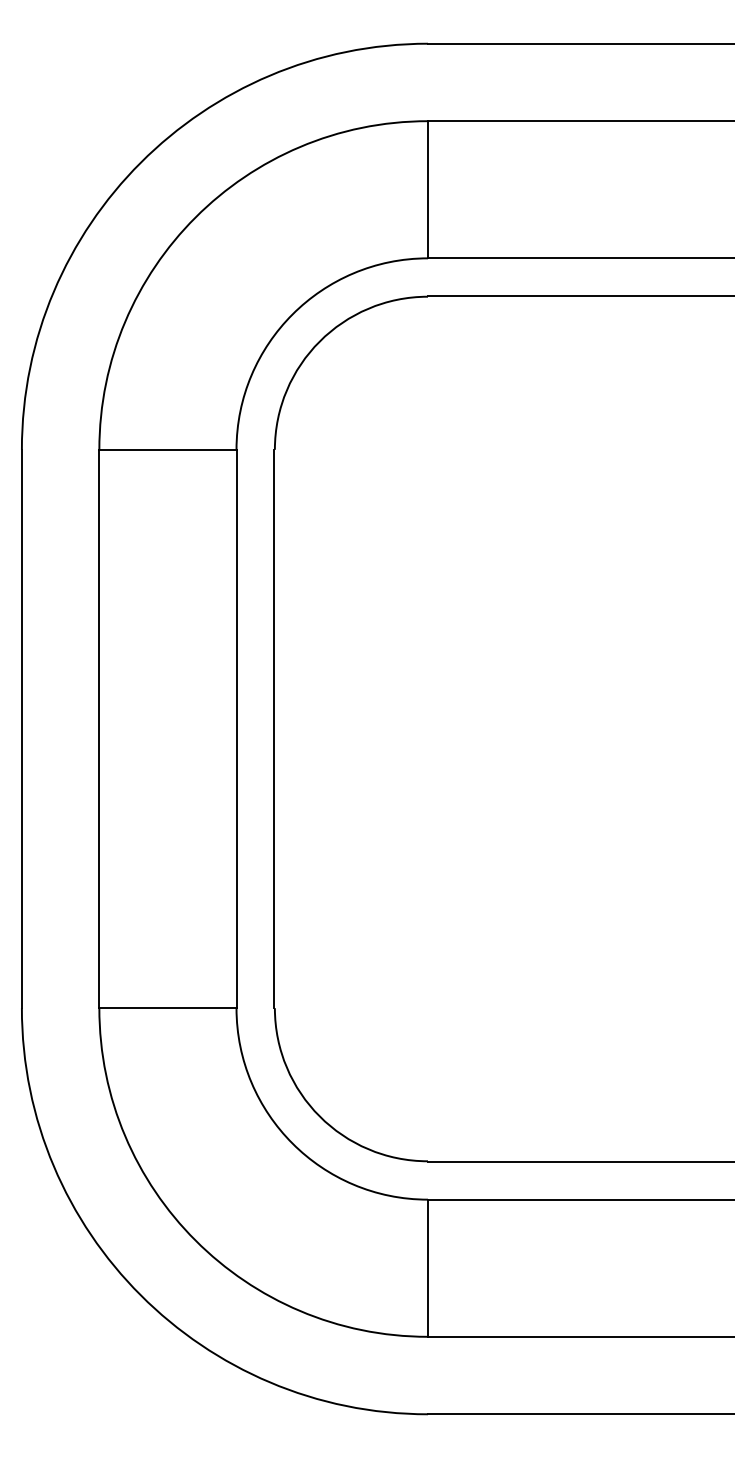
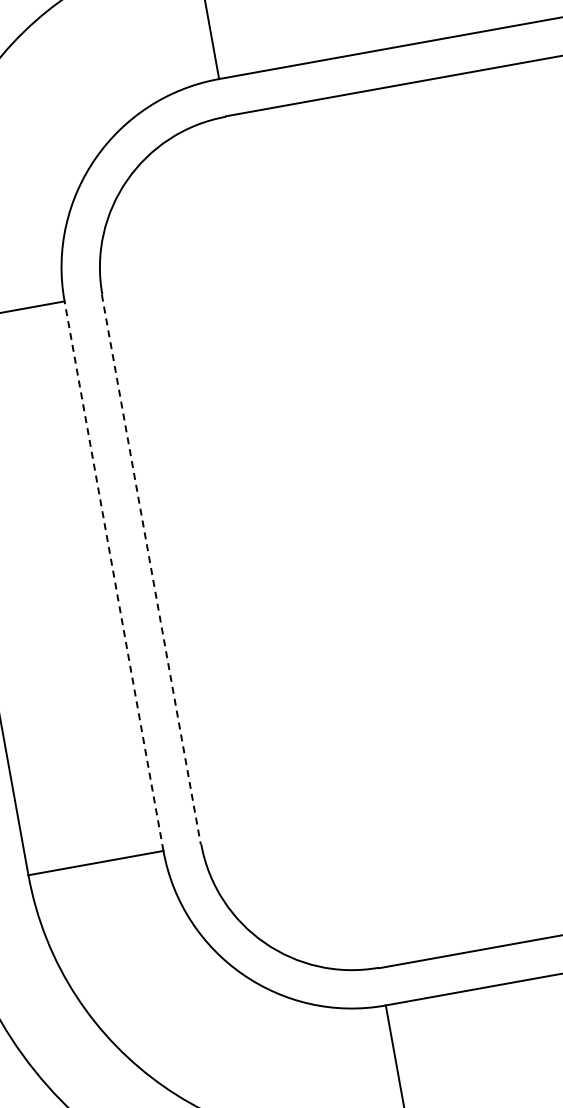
line: (236, 728) -> (113, 575), solid -> dashed
line: (274, 729) -> (151, 569), solid -> dashed

